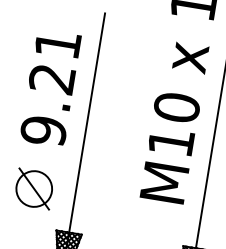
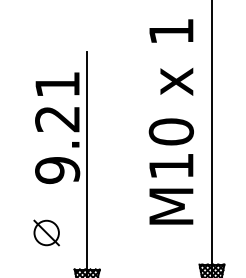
text: (50, 87) -> (57, 127), moved
part: (34, 188) -> (46, 232), size x0.7

